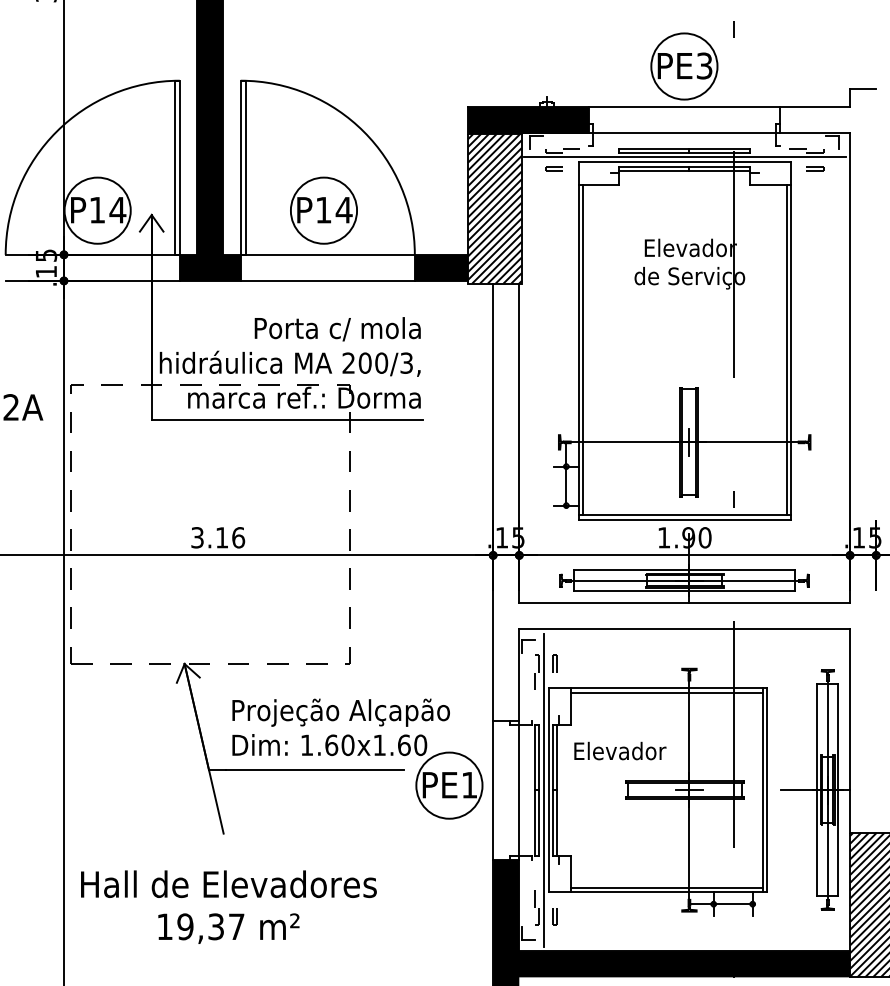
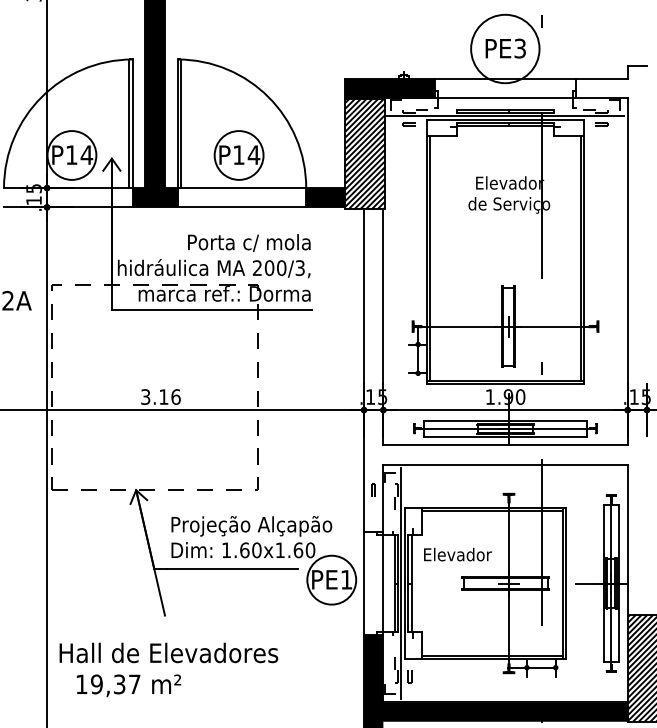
circle: (684, 66) -> (505, 48), size x1.4
part: (554, 663) -> (373, 489), moved
text: (228, 928) -> (128, 685), moved

